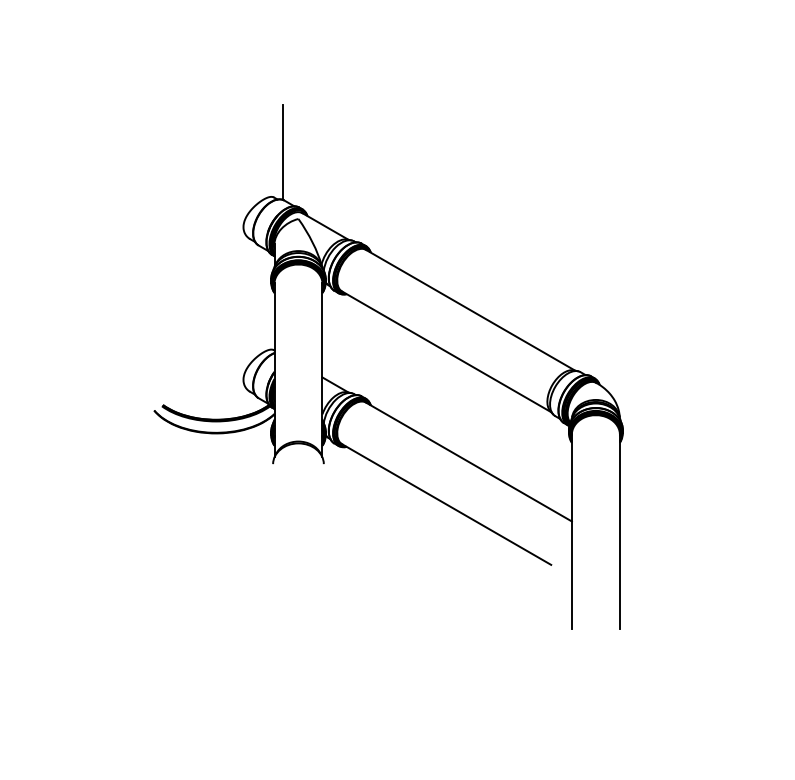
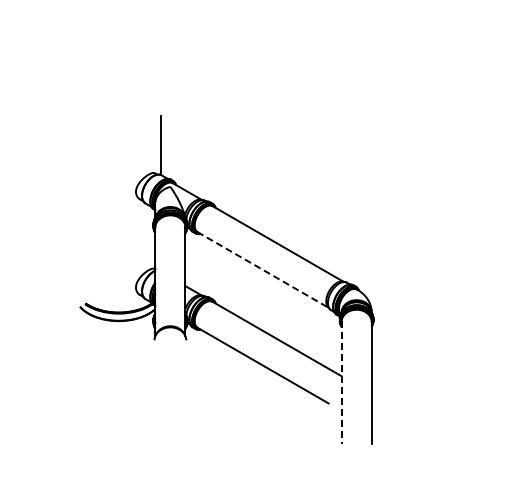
line: (445, 350) -> (262, 269), solid -> dashed
line: (571, 531) -> (341, 382), solid -> dashed

